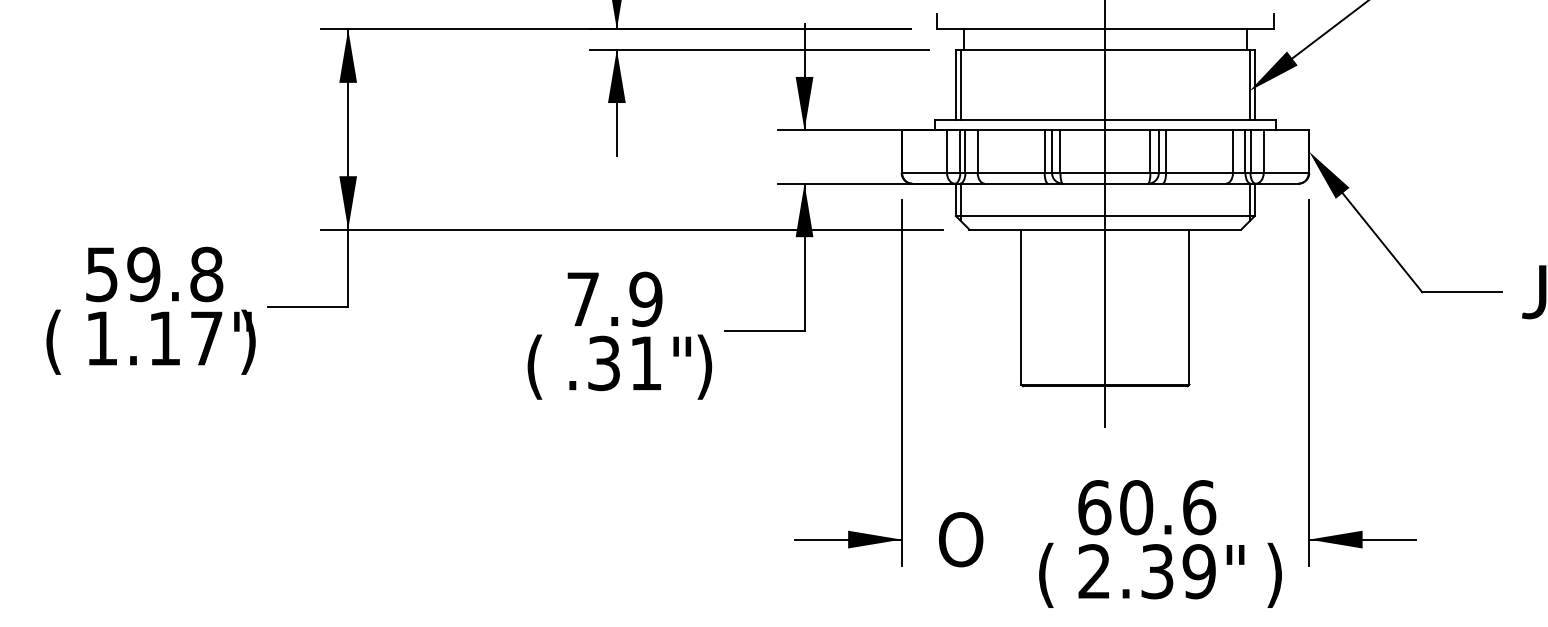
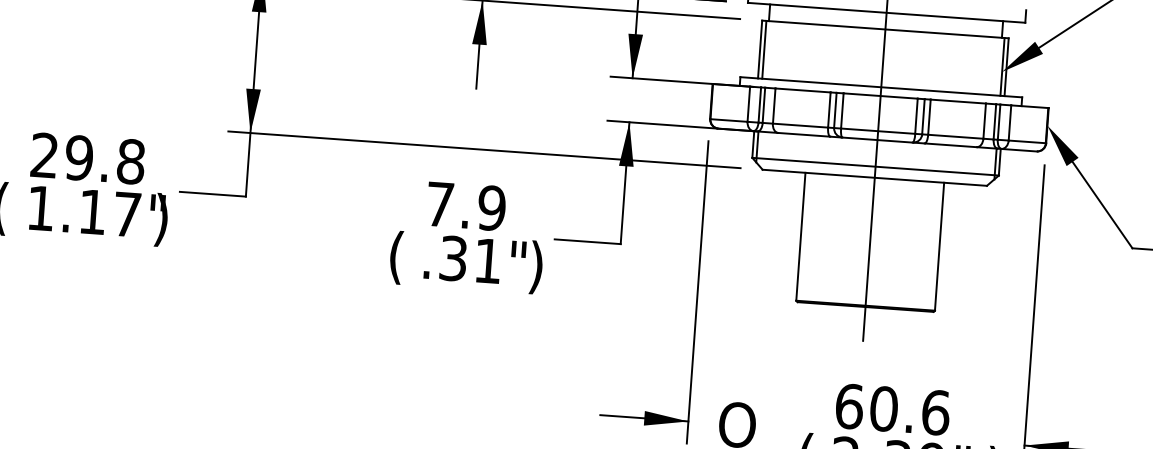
text: (101, 274) -> (44, 155), 59.8 -> 29.8

